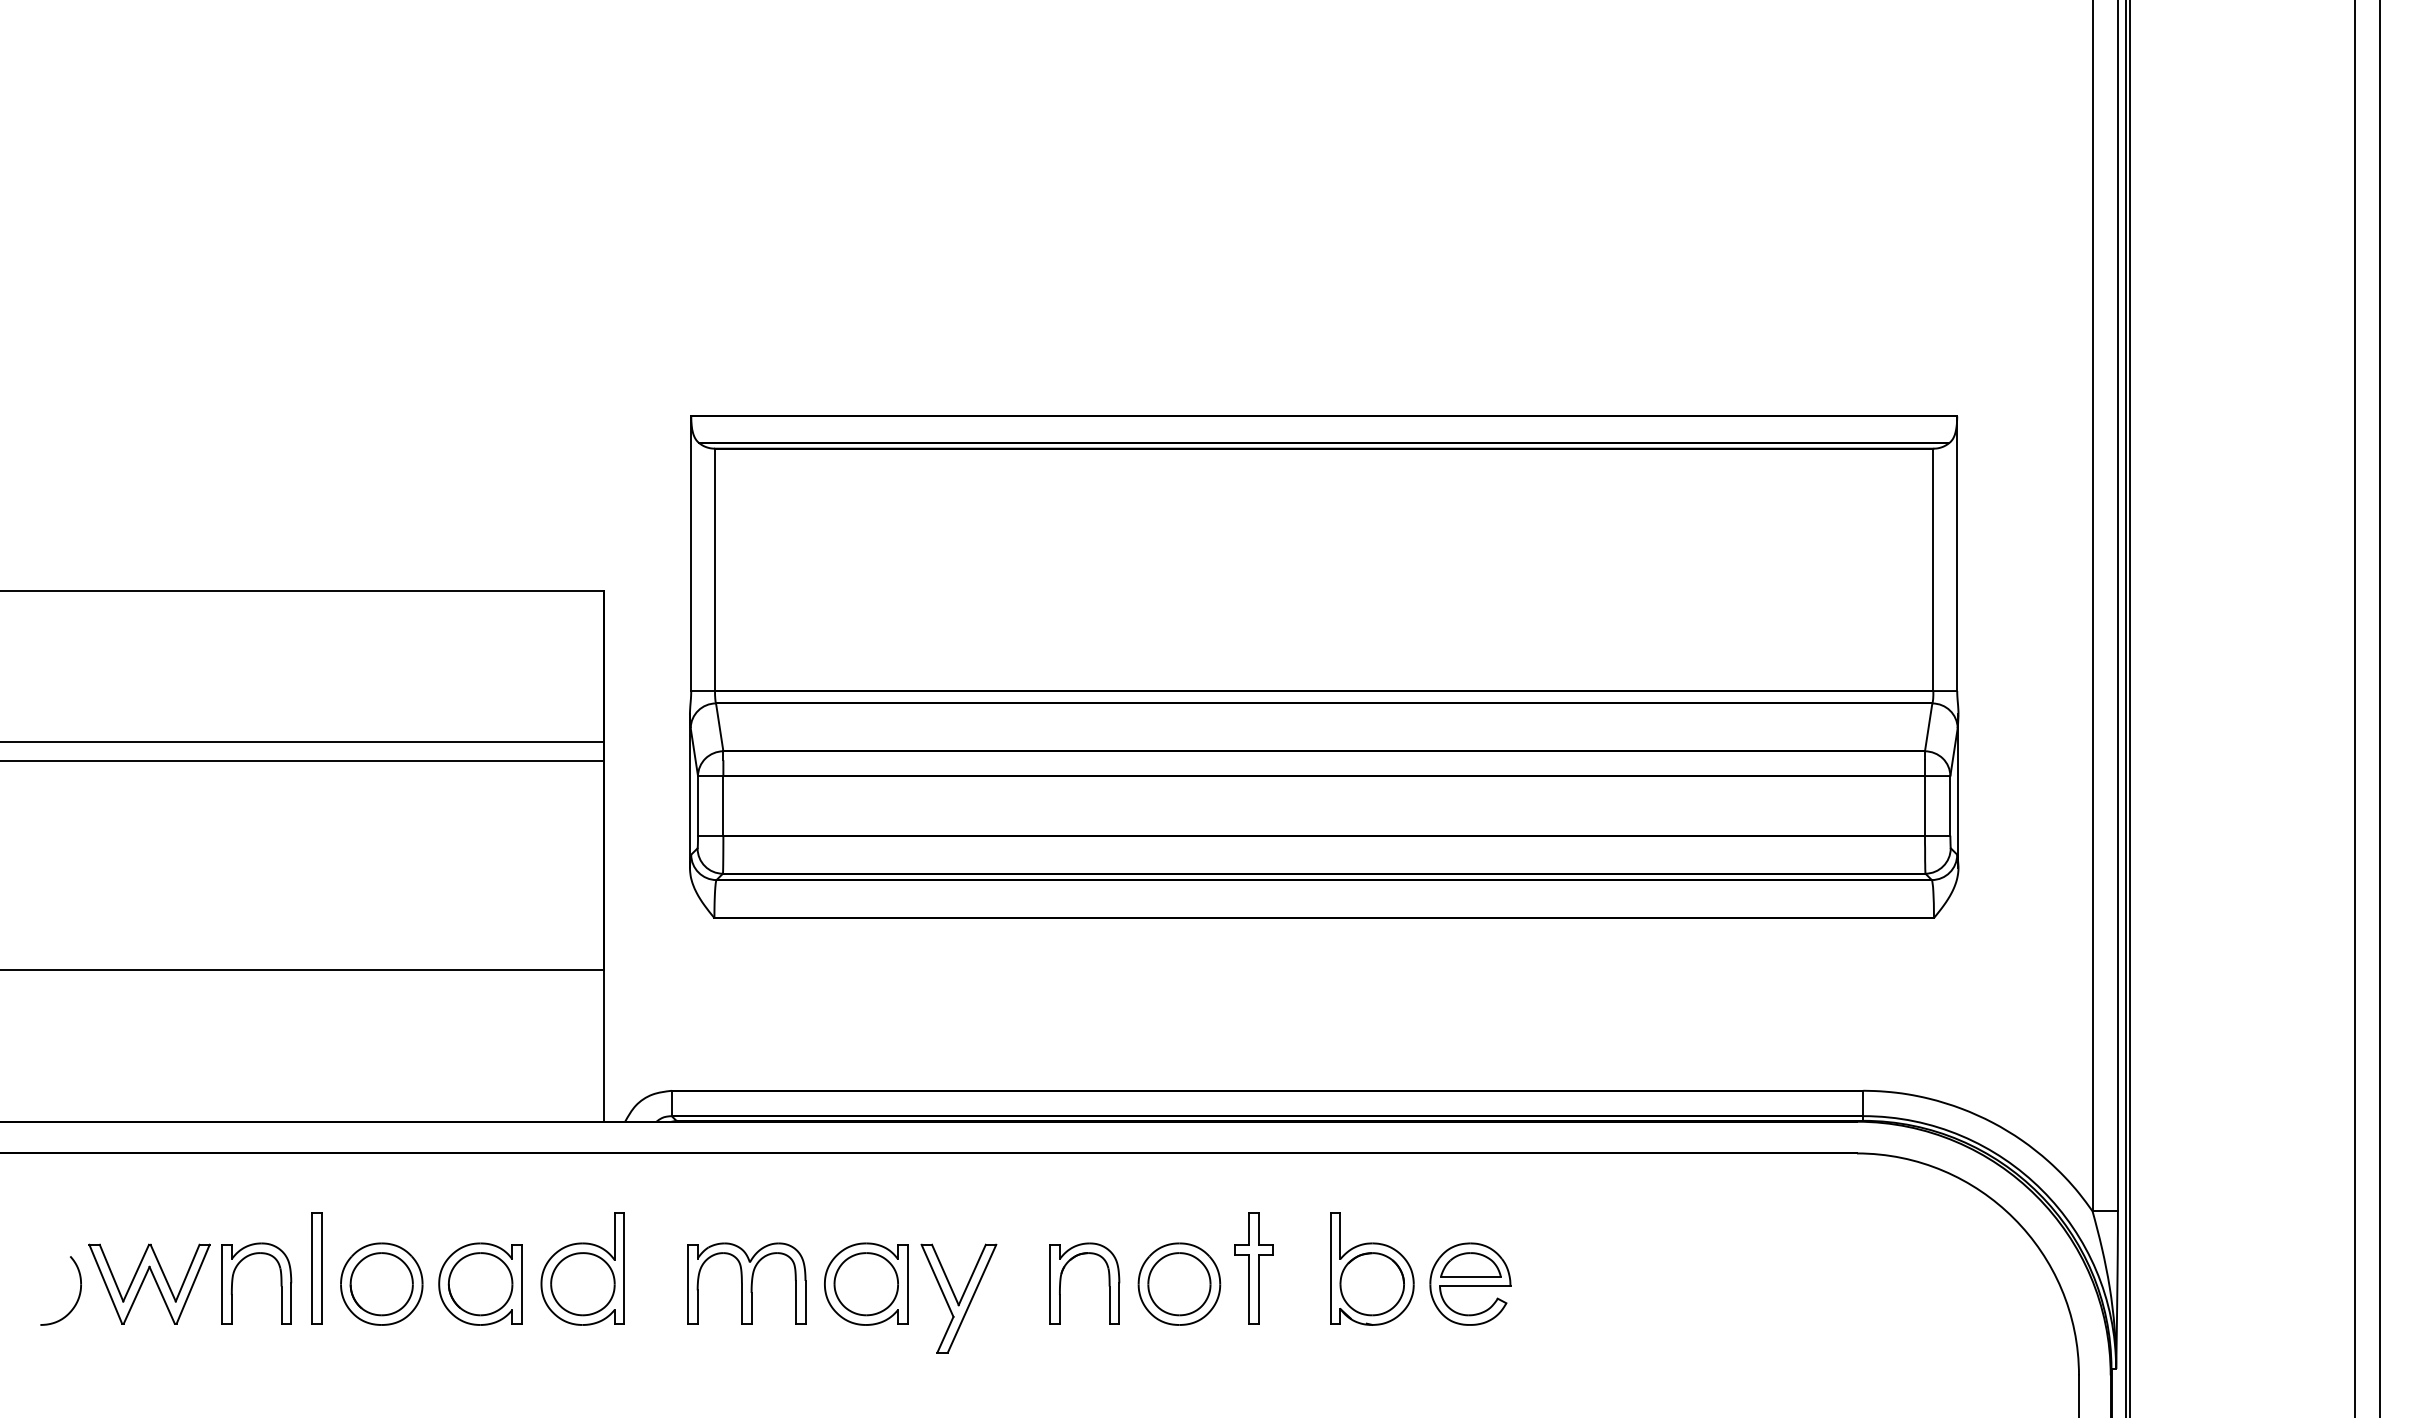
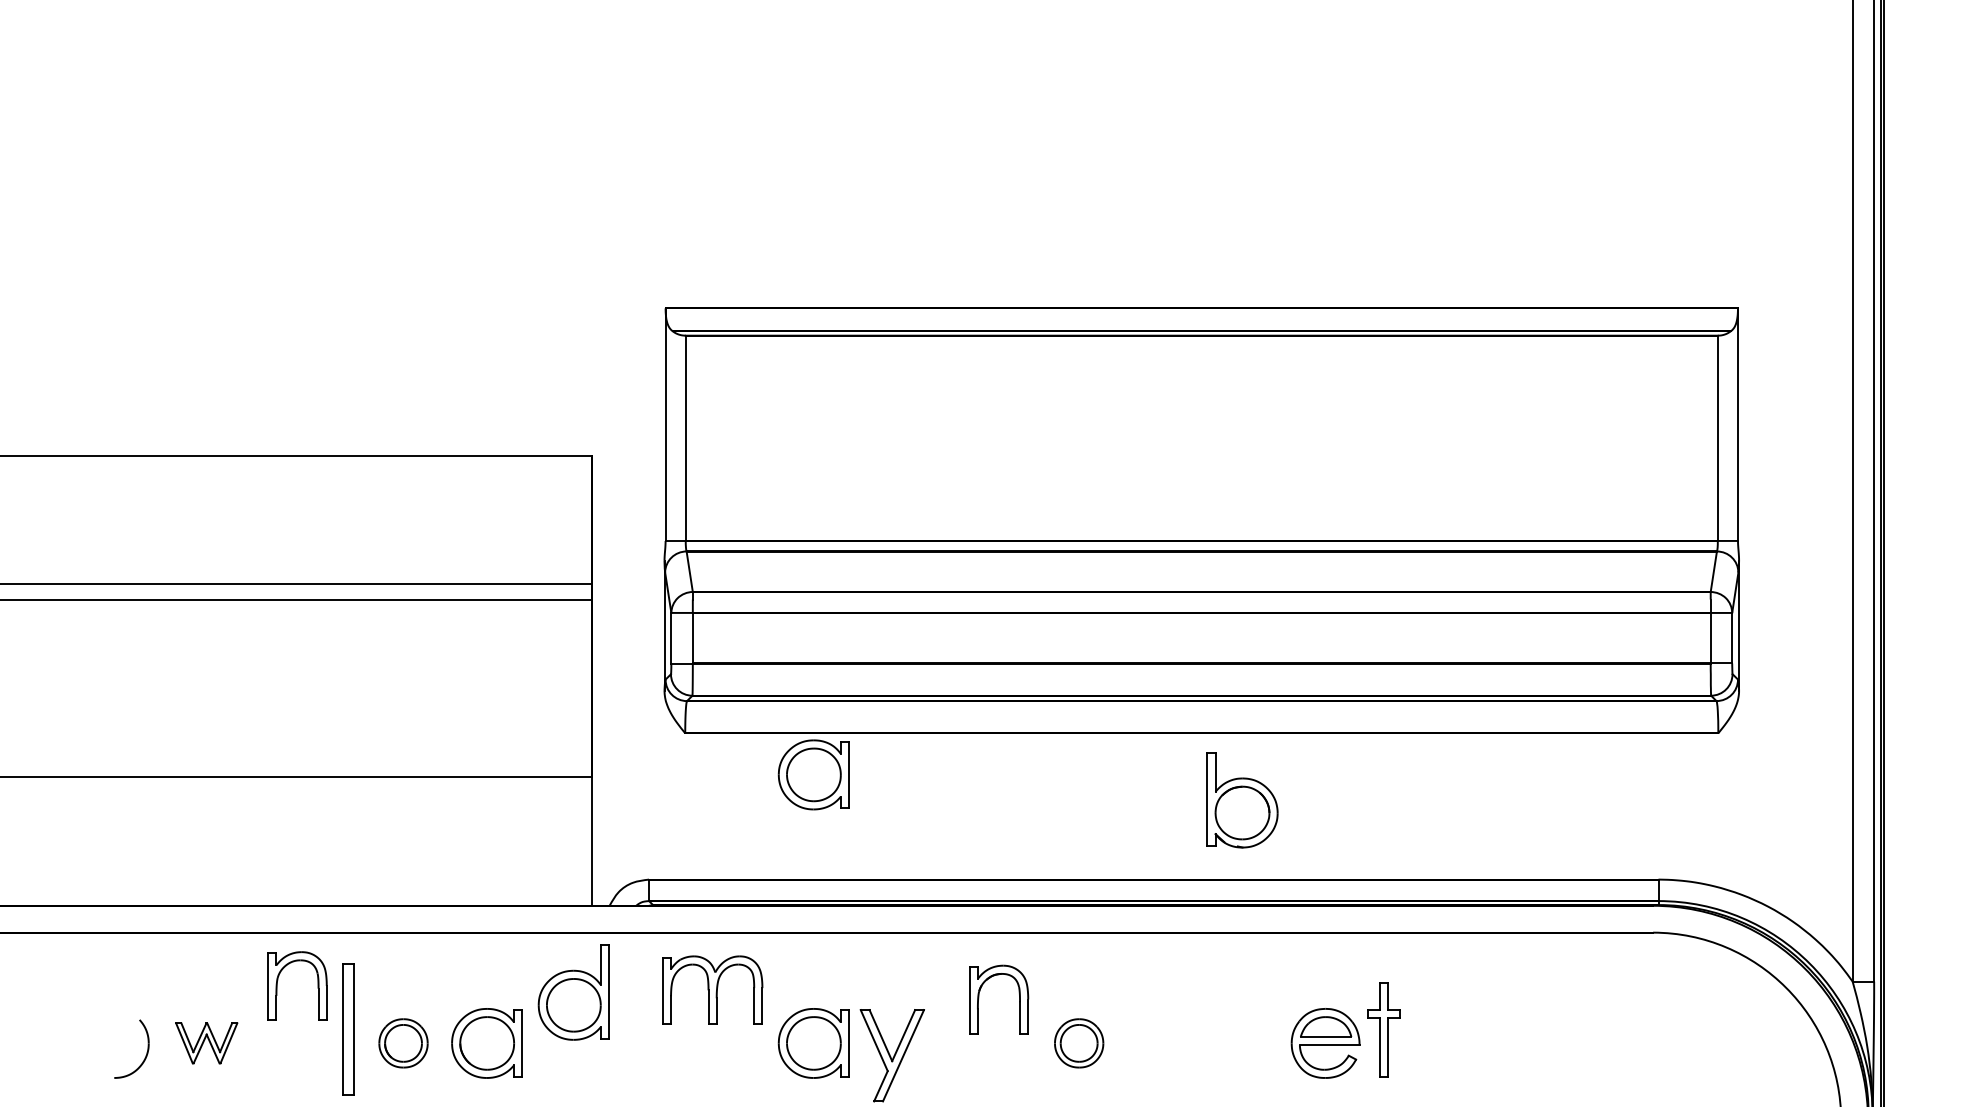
part: (866, 966) -> (814, 774), added
part: (316, 1268) -> (348, 1030), size x1.4
part: (582, 1268) -> (573, 992), moved
part: (1253, 1268) -> (1383, 1030), moved
part: (1372, 1268) -> (1242, 799), moved
part: (233, 1282) -> (277, 985), moved
part: (149, 1283) -> (206, 1042), size x0.6
part: (381, 1283) -> (403, 1042), size x0.7
part: (746, 1283) -> (712, 990), moved
part: (1061, 1283) -> (979, 999), moved
part: (1179, 1283) -> (1079, 1042), size x0.7

